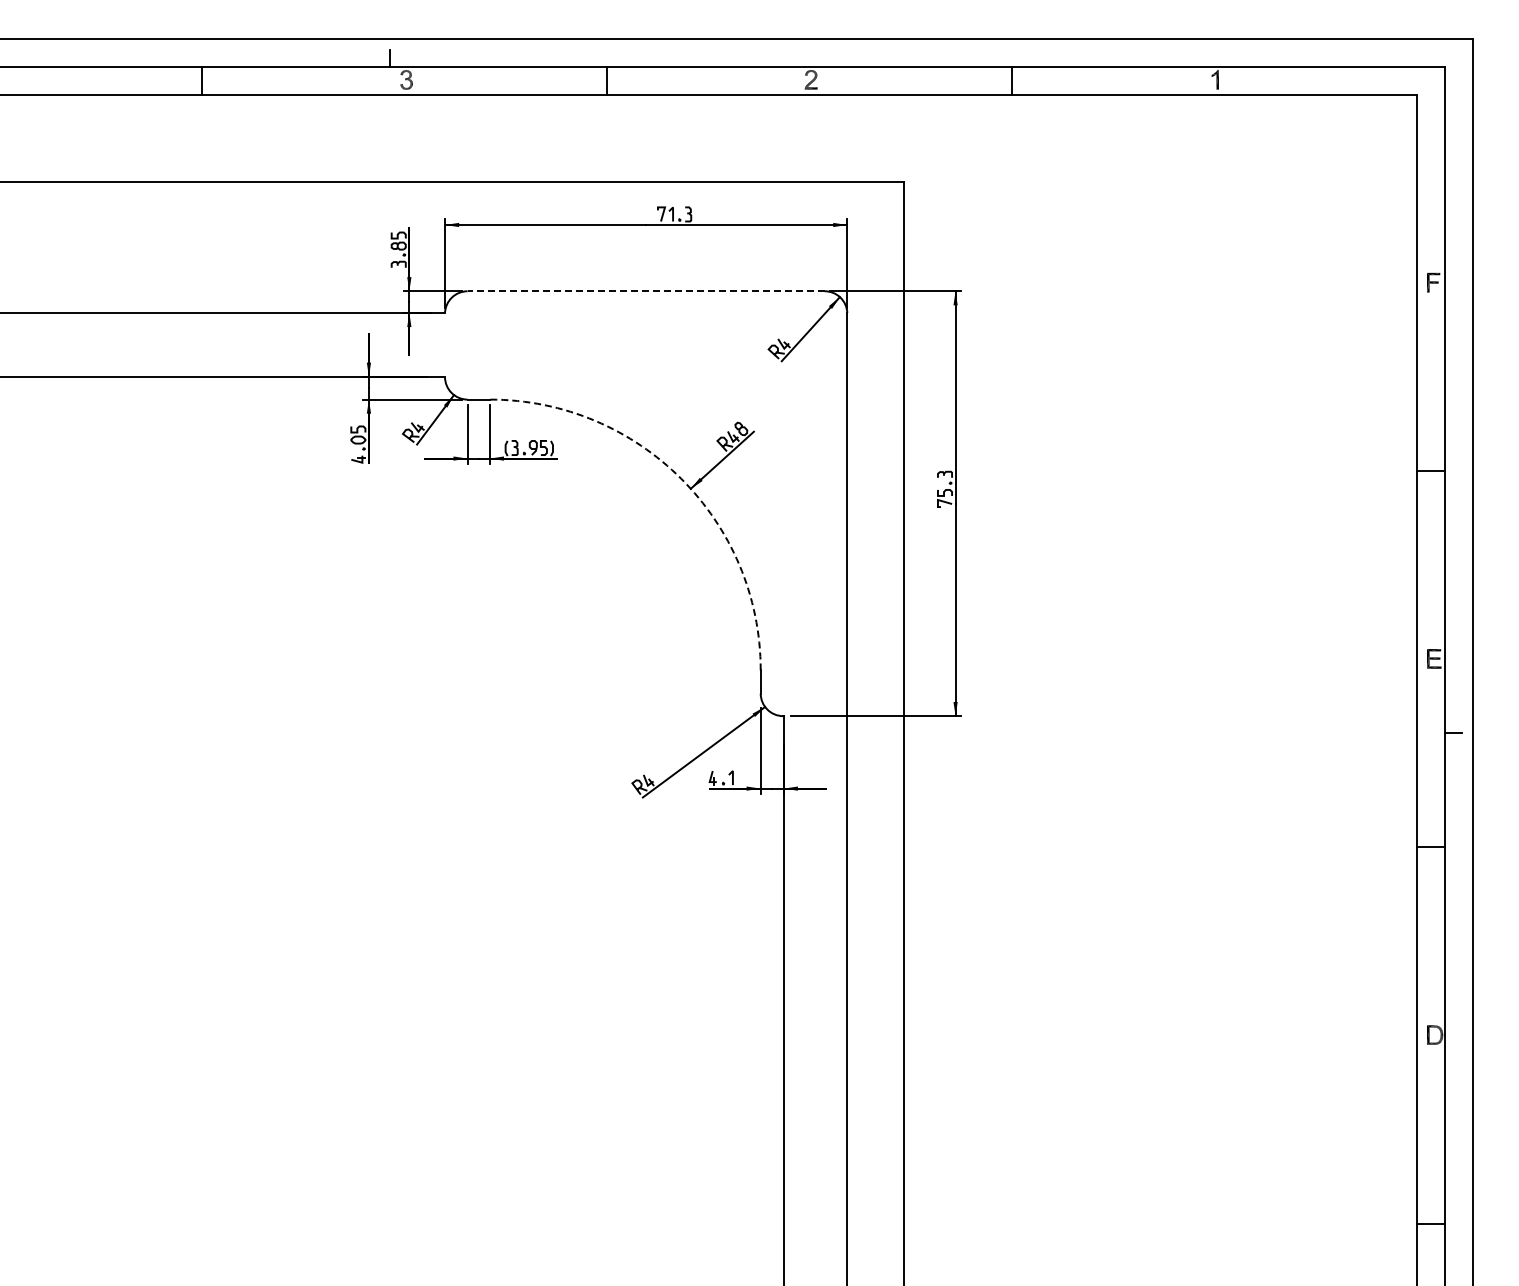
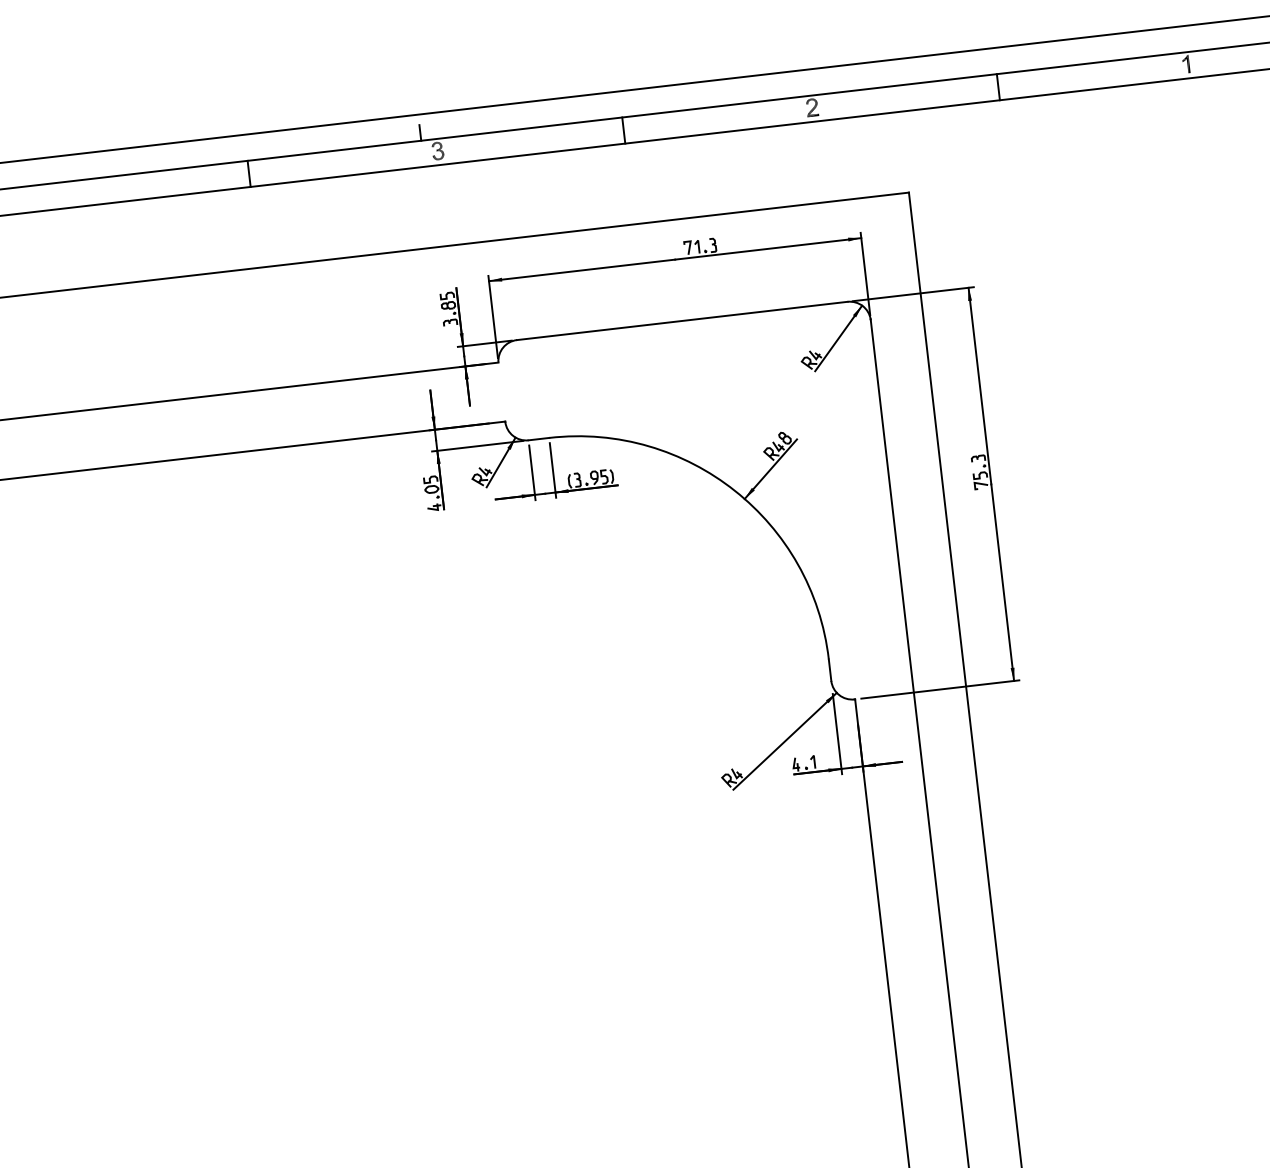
line: (646, 291) -> (682, 321), dashed -> solid
arc: (681, 478) -> (734, 490), dashed -> solid

